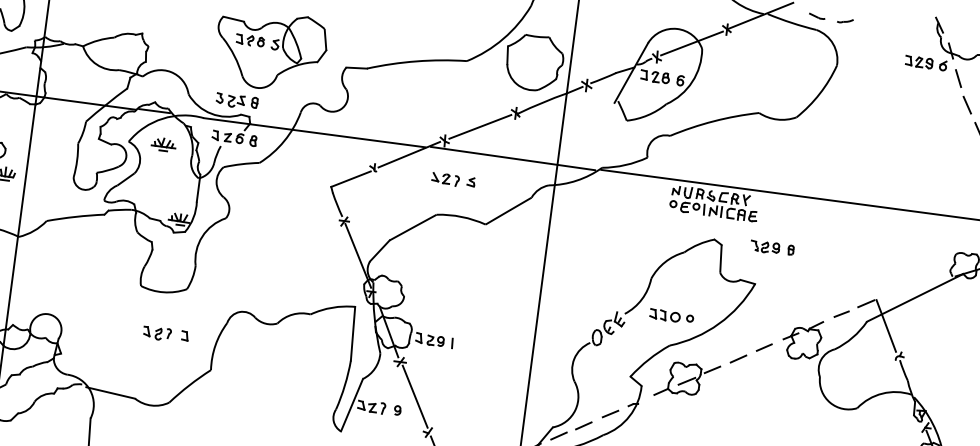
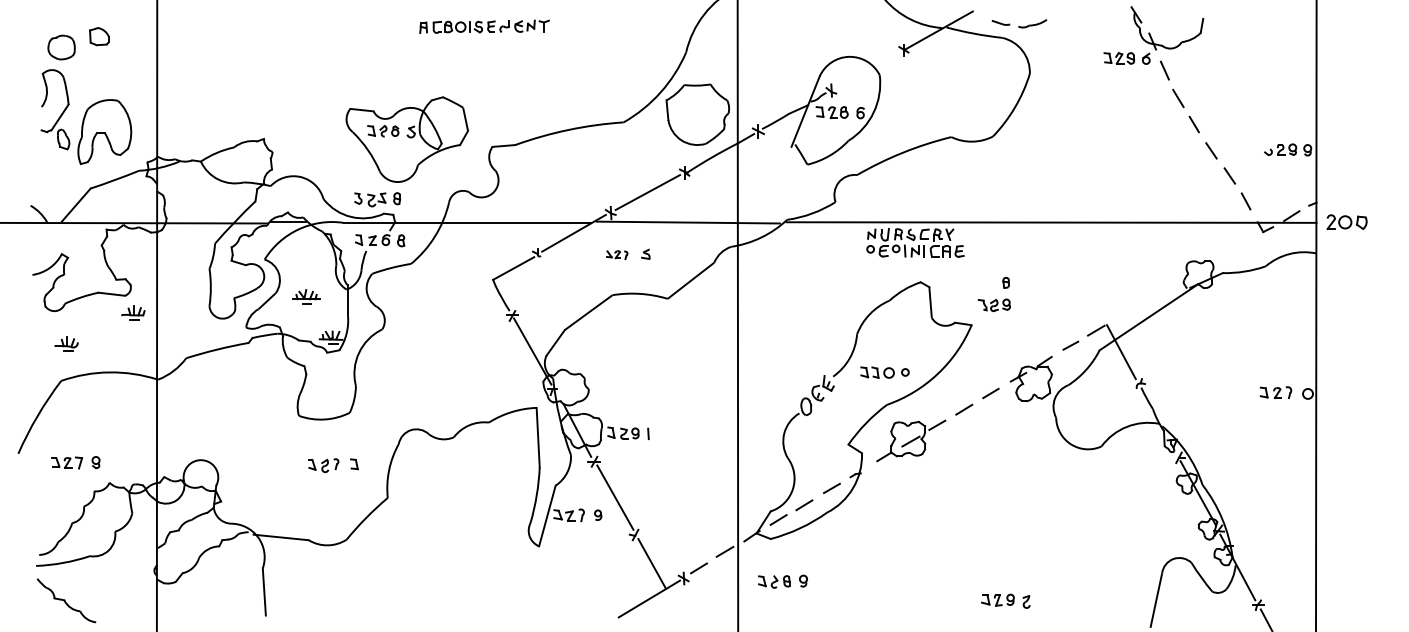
part: (845, 20) -> (1032, 23), size x1.6
line: (691, 43) -> (867, 70), removed
part: (163, 144) -> (306, 296), moved
part: (444, 178) -> (616, 254), size x0.7
part: (764, 246) -> (993, 304), moved

